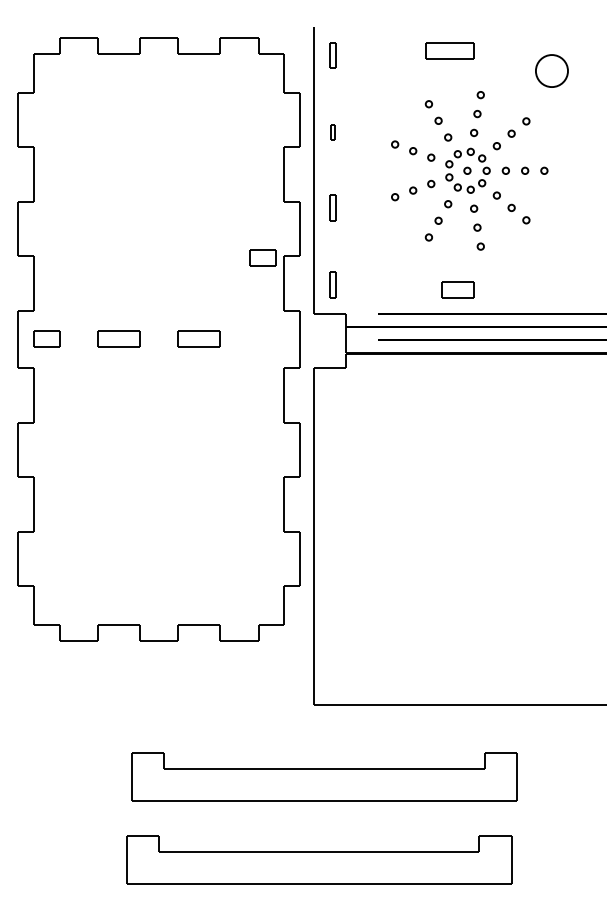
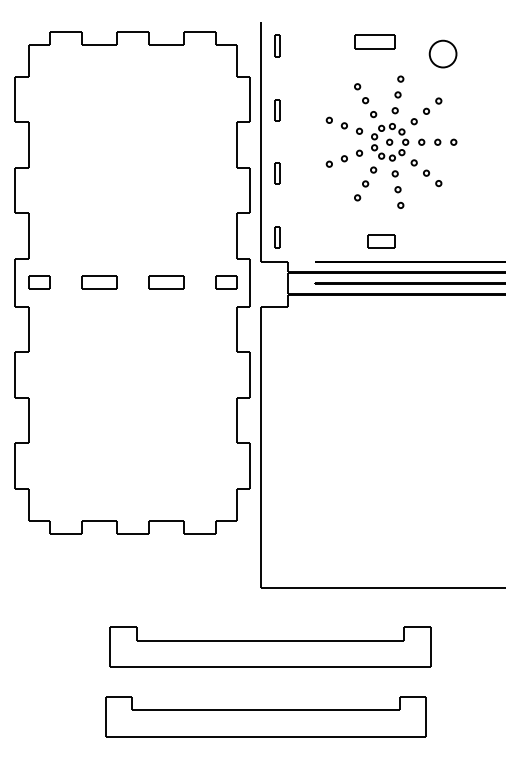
curve: (541, 60) -> (434, 45), moved
part: (332, 132) -> (277, 110), size x1.67
part: (263, 257) -> (226, 282), moved

